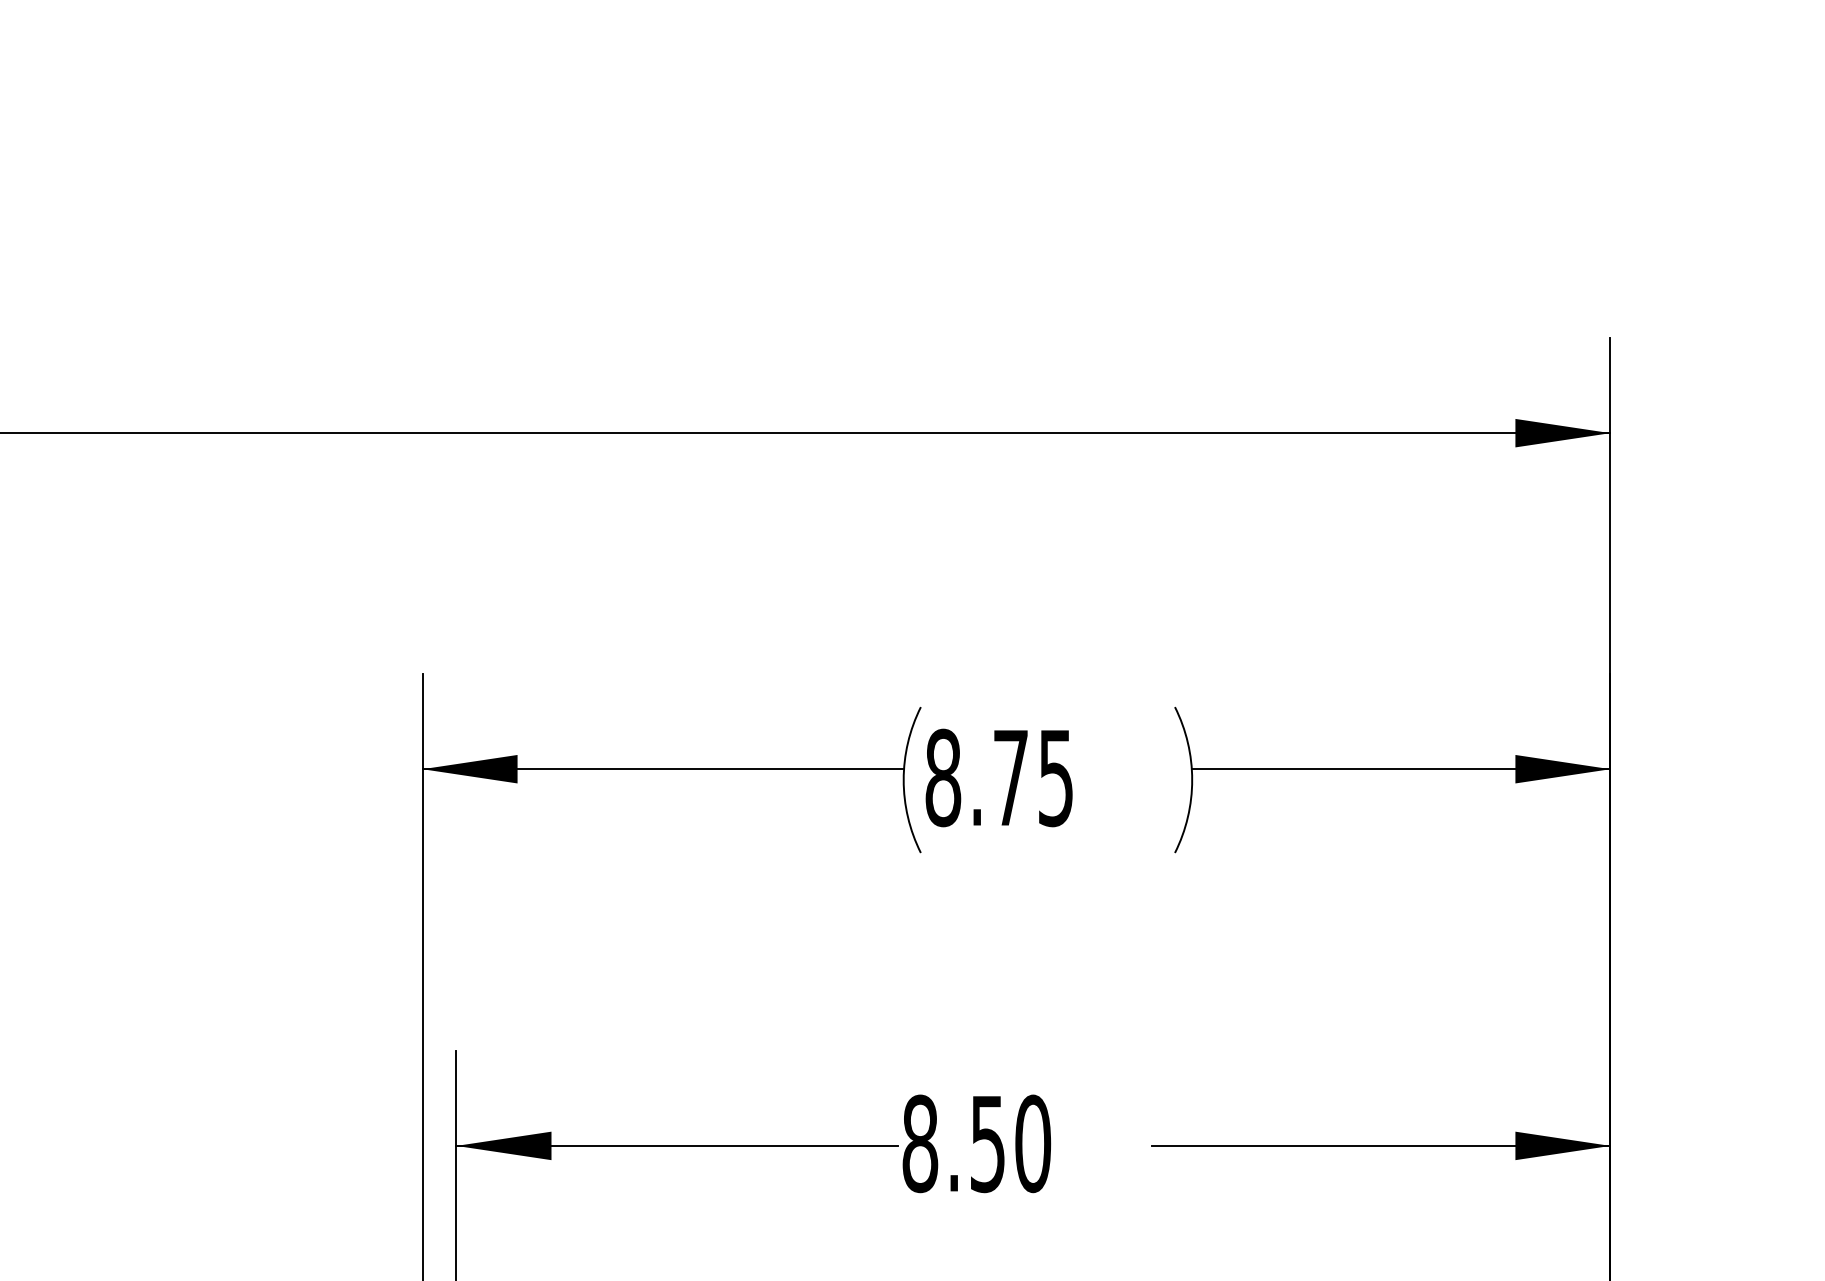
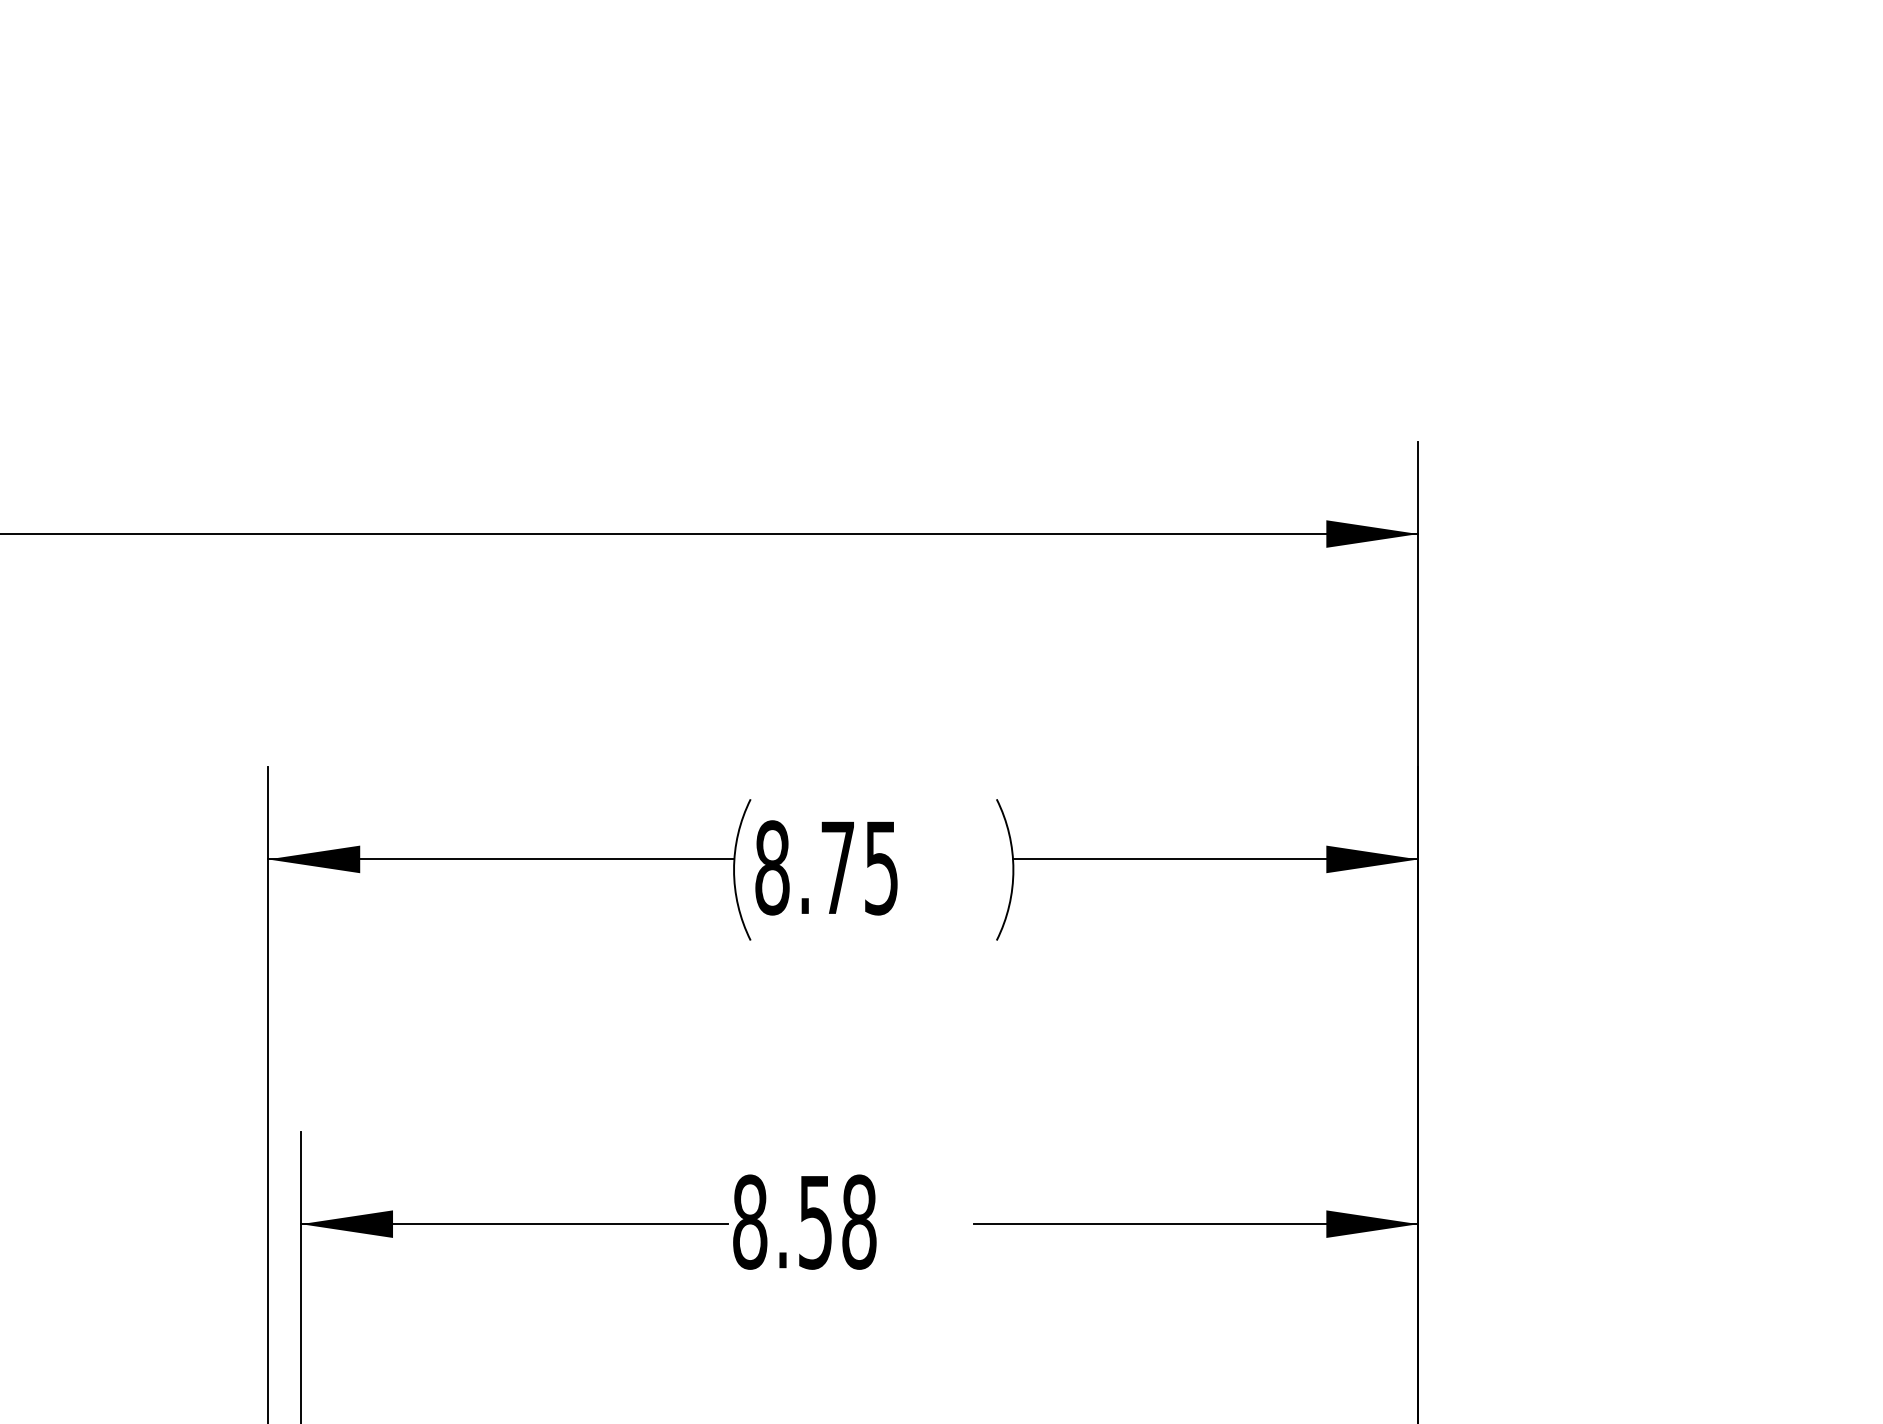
text: (1033, 1143) -> (859, 1221), 8.50 -> 8.58

